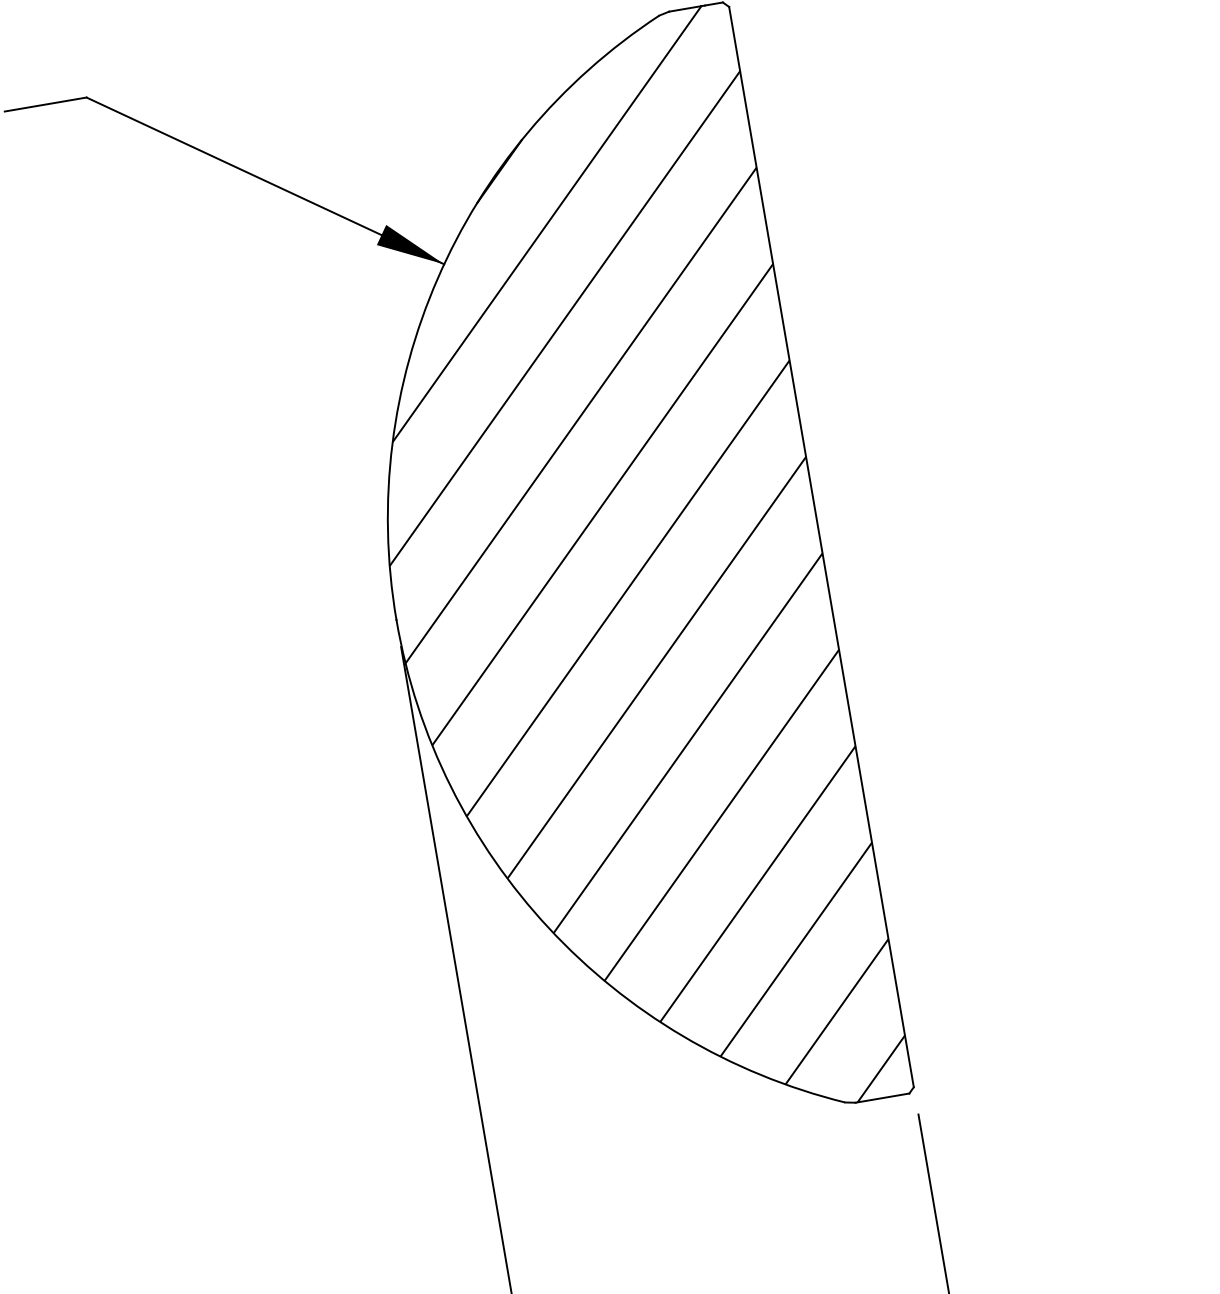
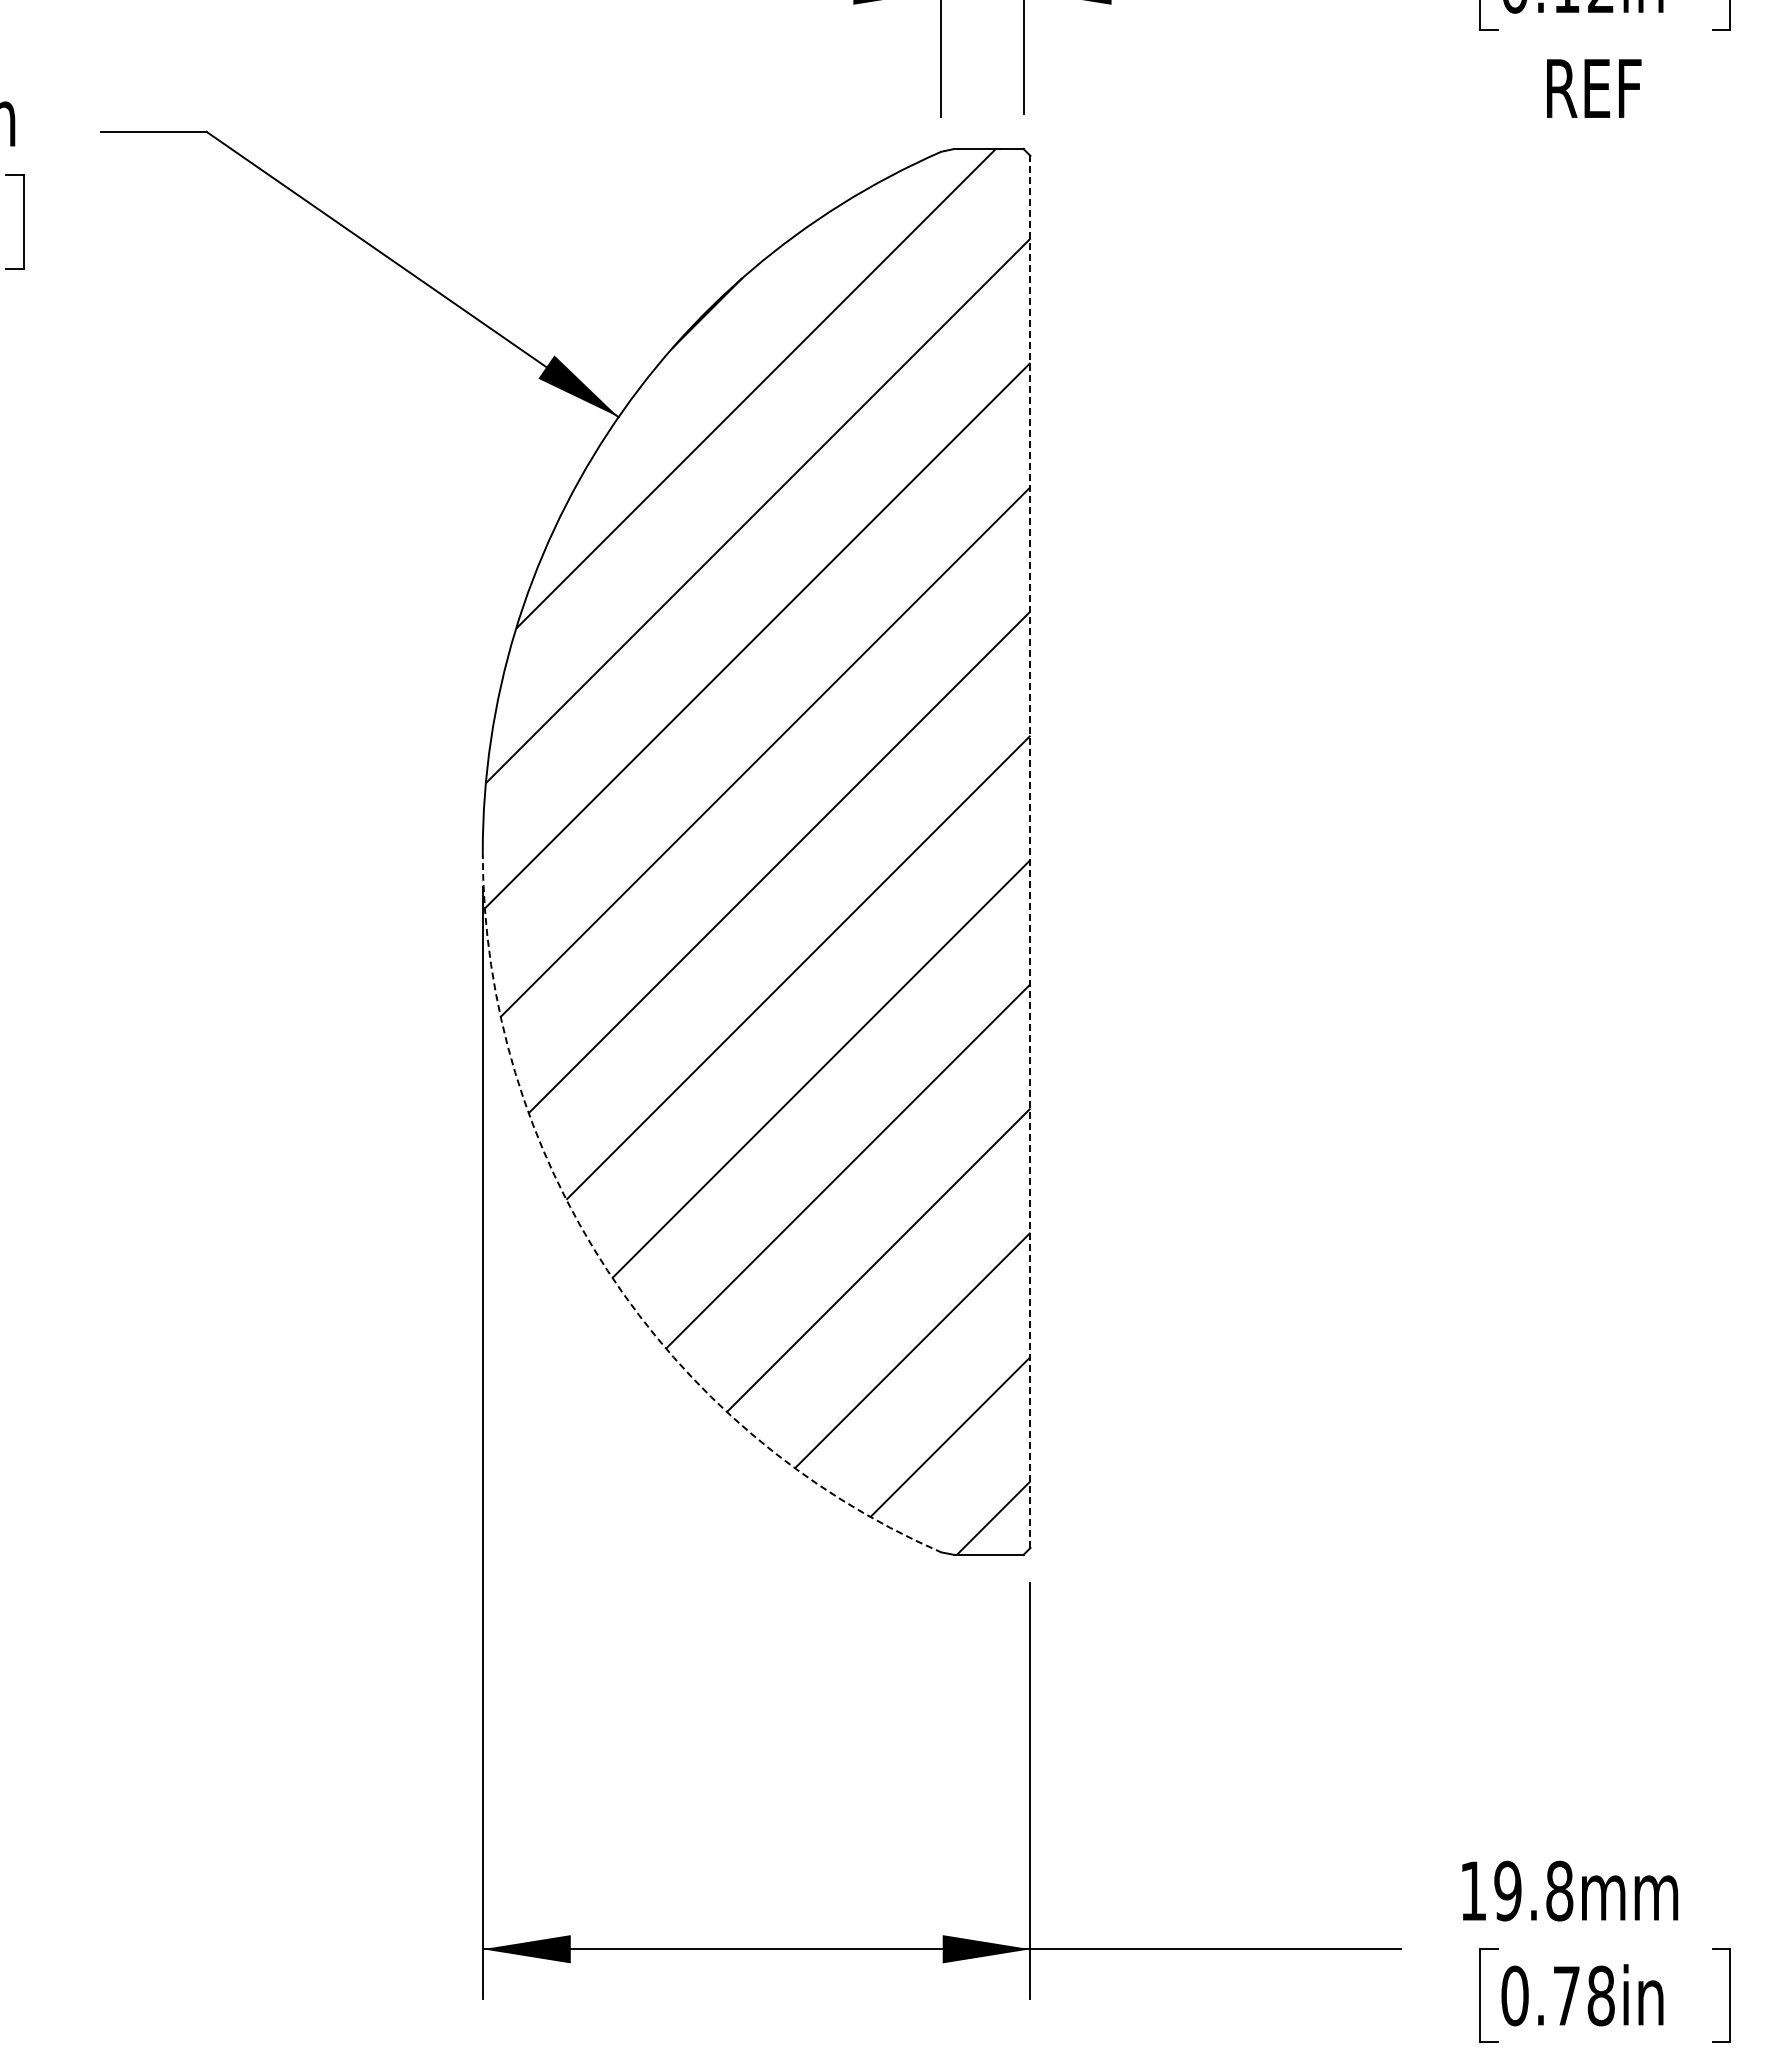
line: (821, 546) -> (1030, 851), solid -> dashed
arc: (548, 928) -> (607, 1270), solid -> dashed

